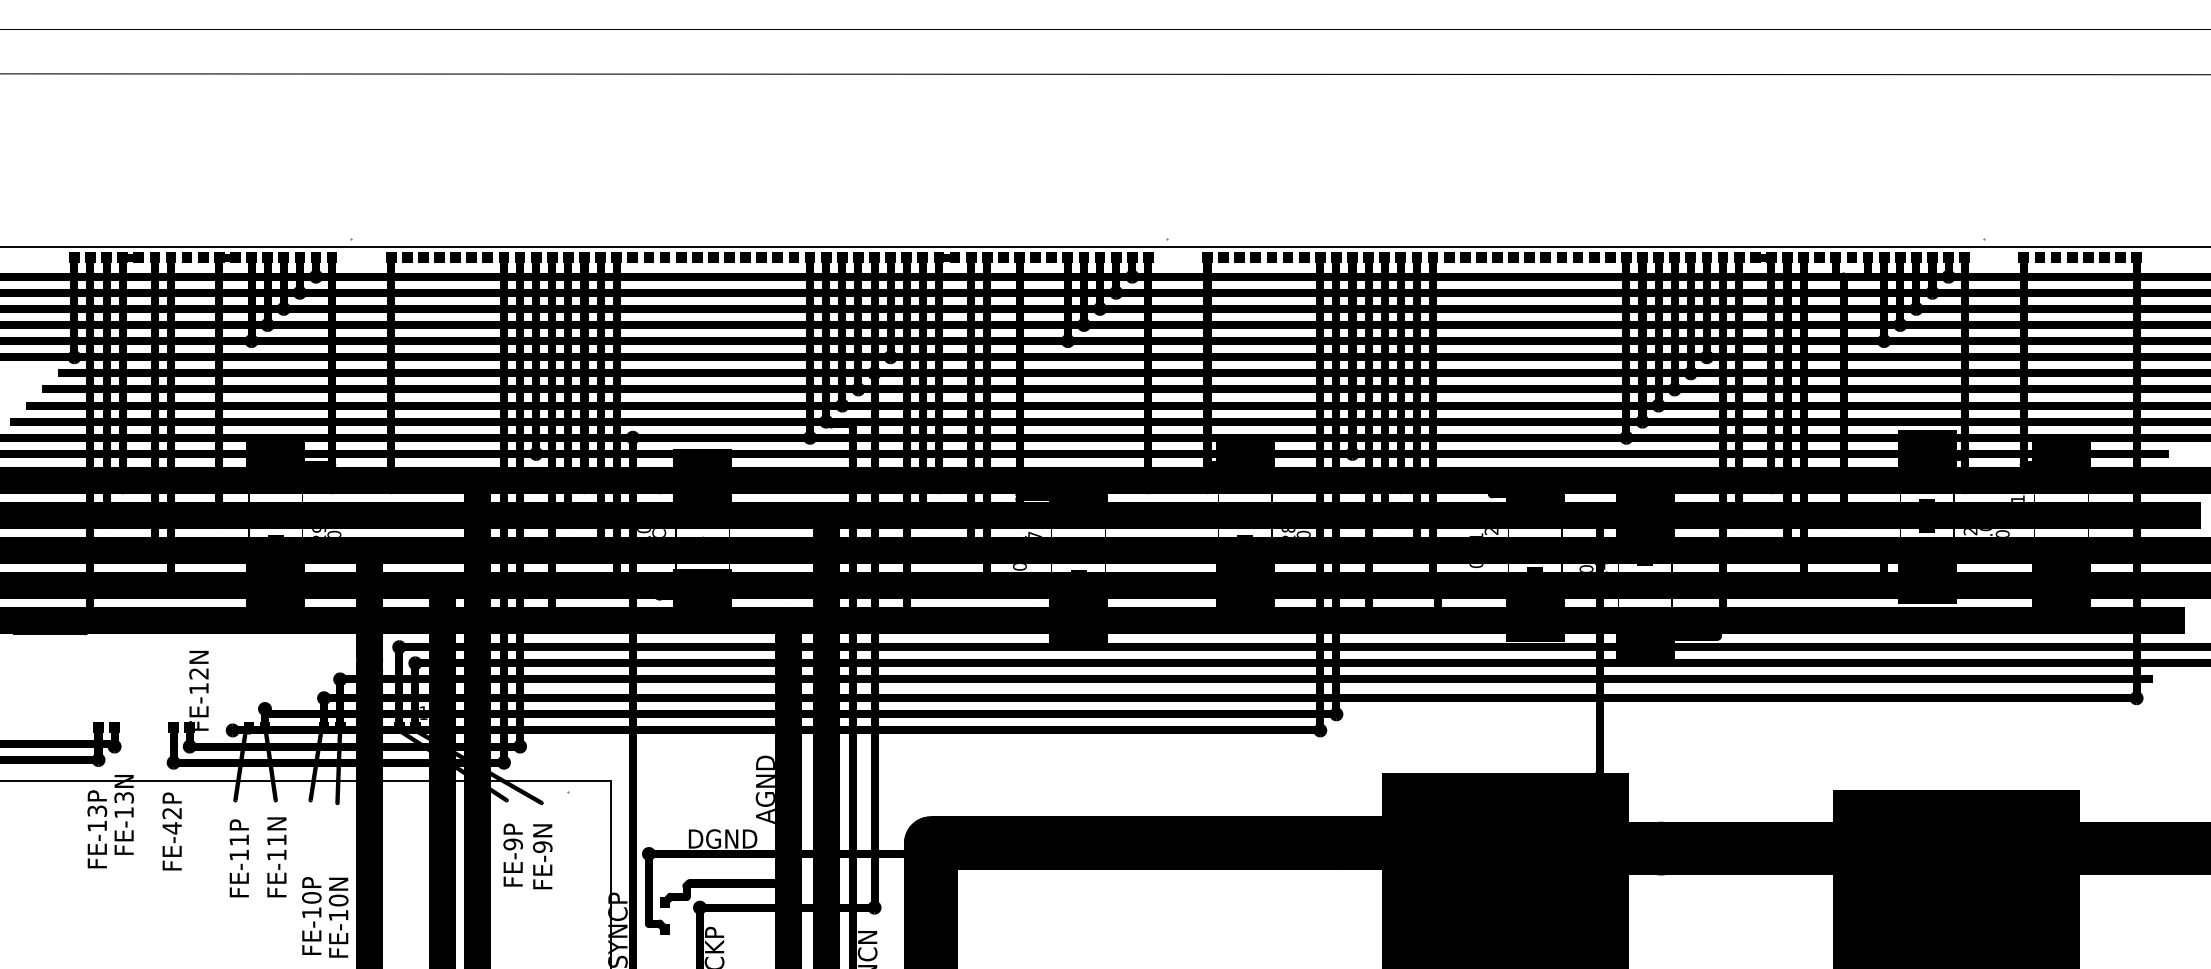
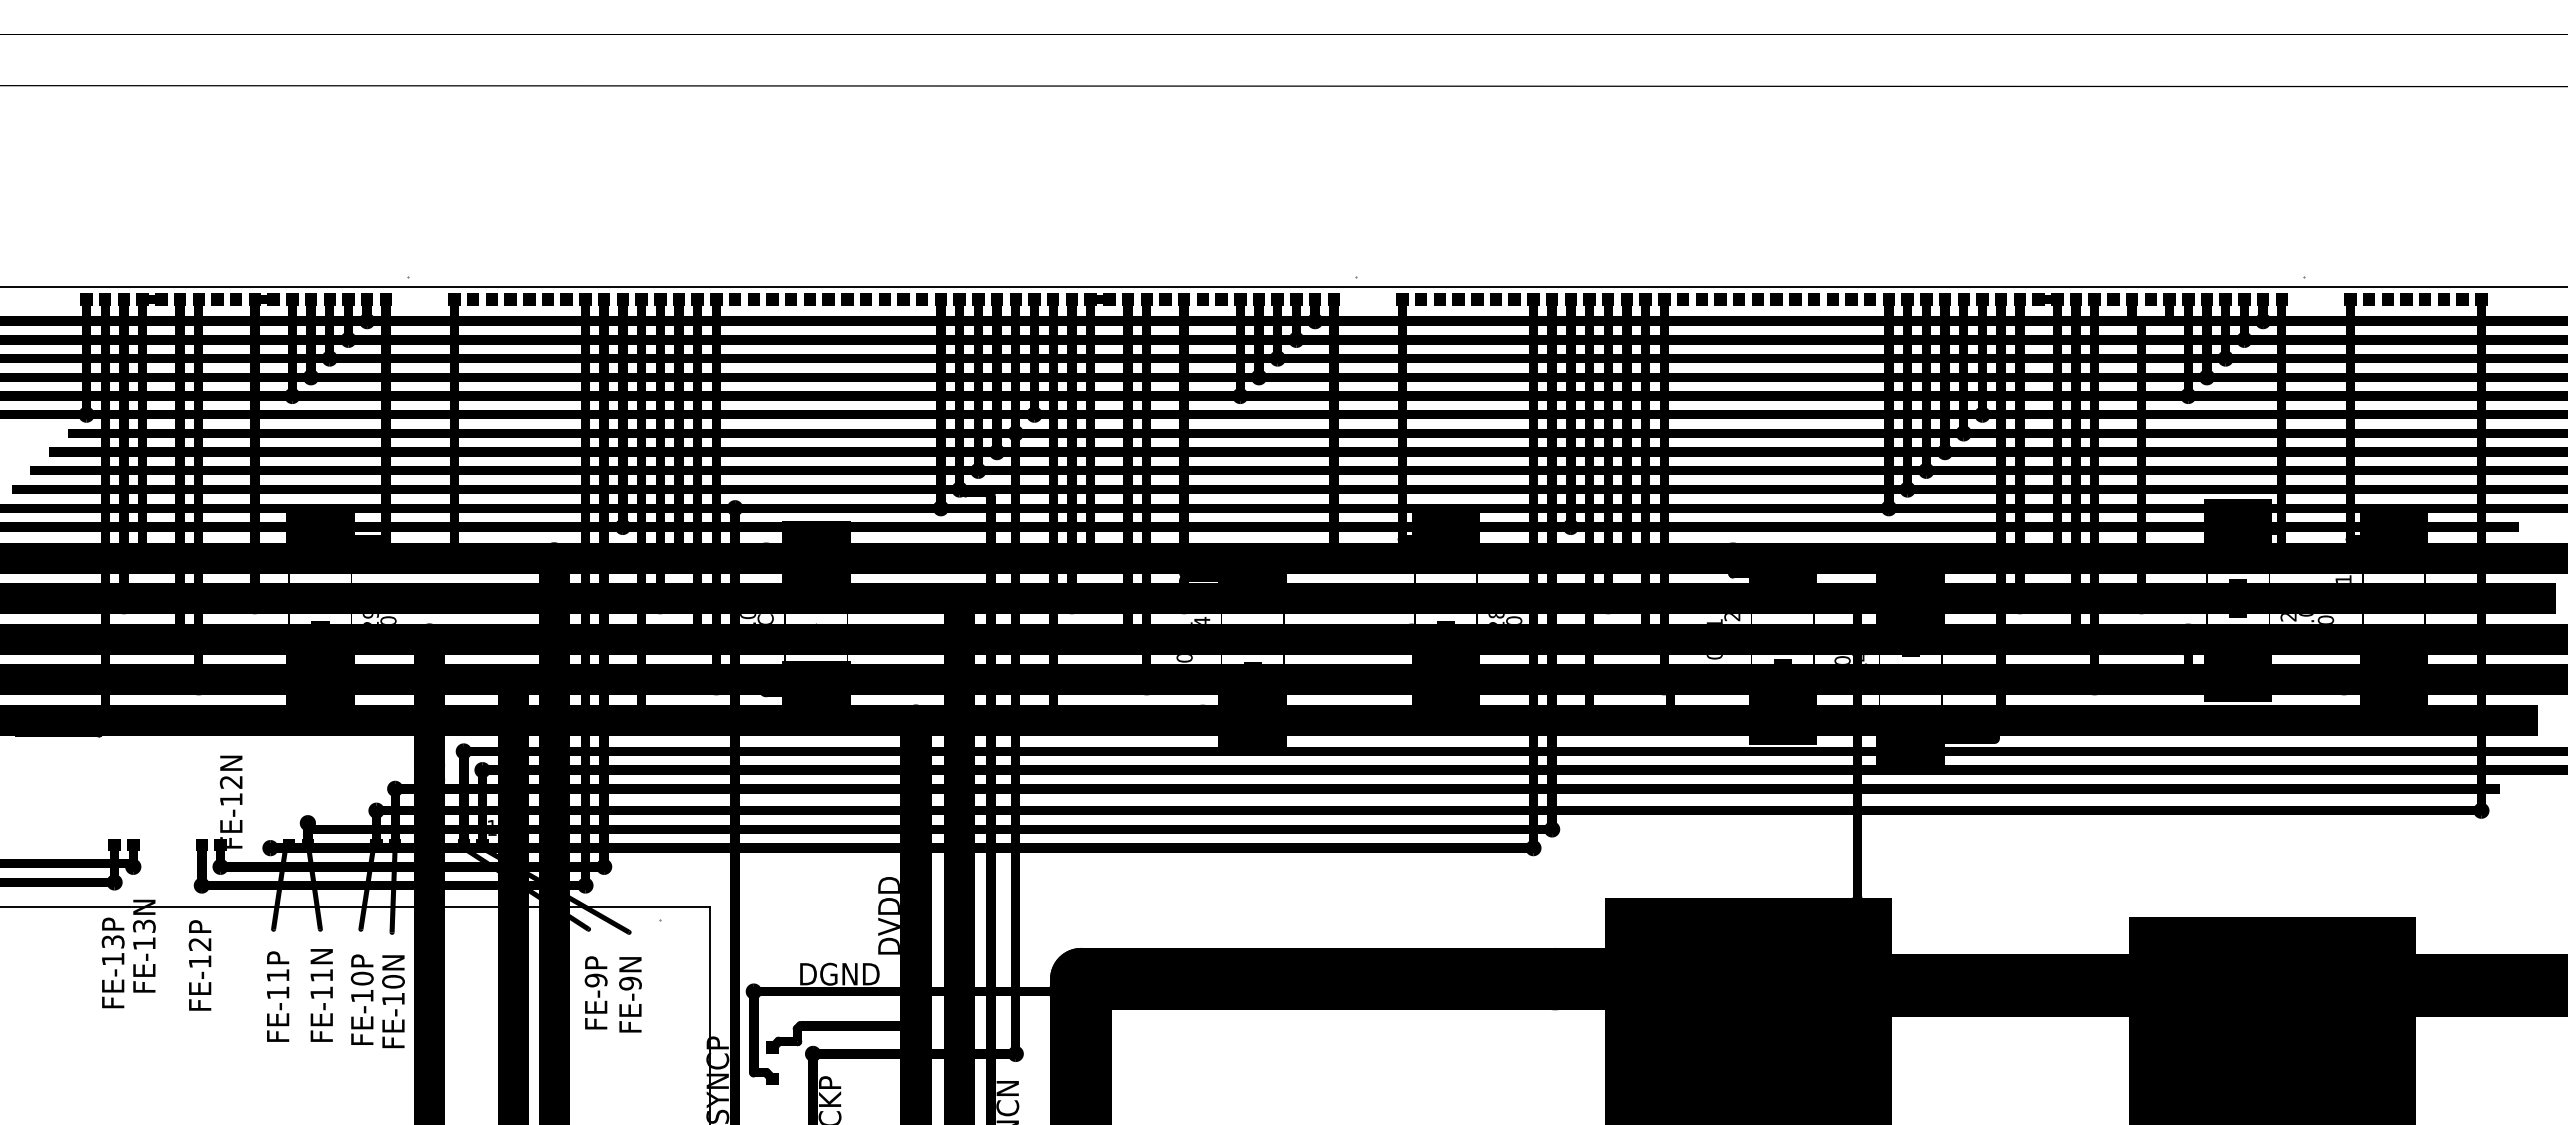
text: (1034, 533) -> (1201, 619), C57 -> C44
text: (764, 789) -> (887, 916), AGND -> DVDD
text: (171, 828) -> (199, 961), FE-42P -> FE-12P
text: (325, 917) -> (378, 1001), moved

